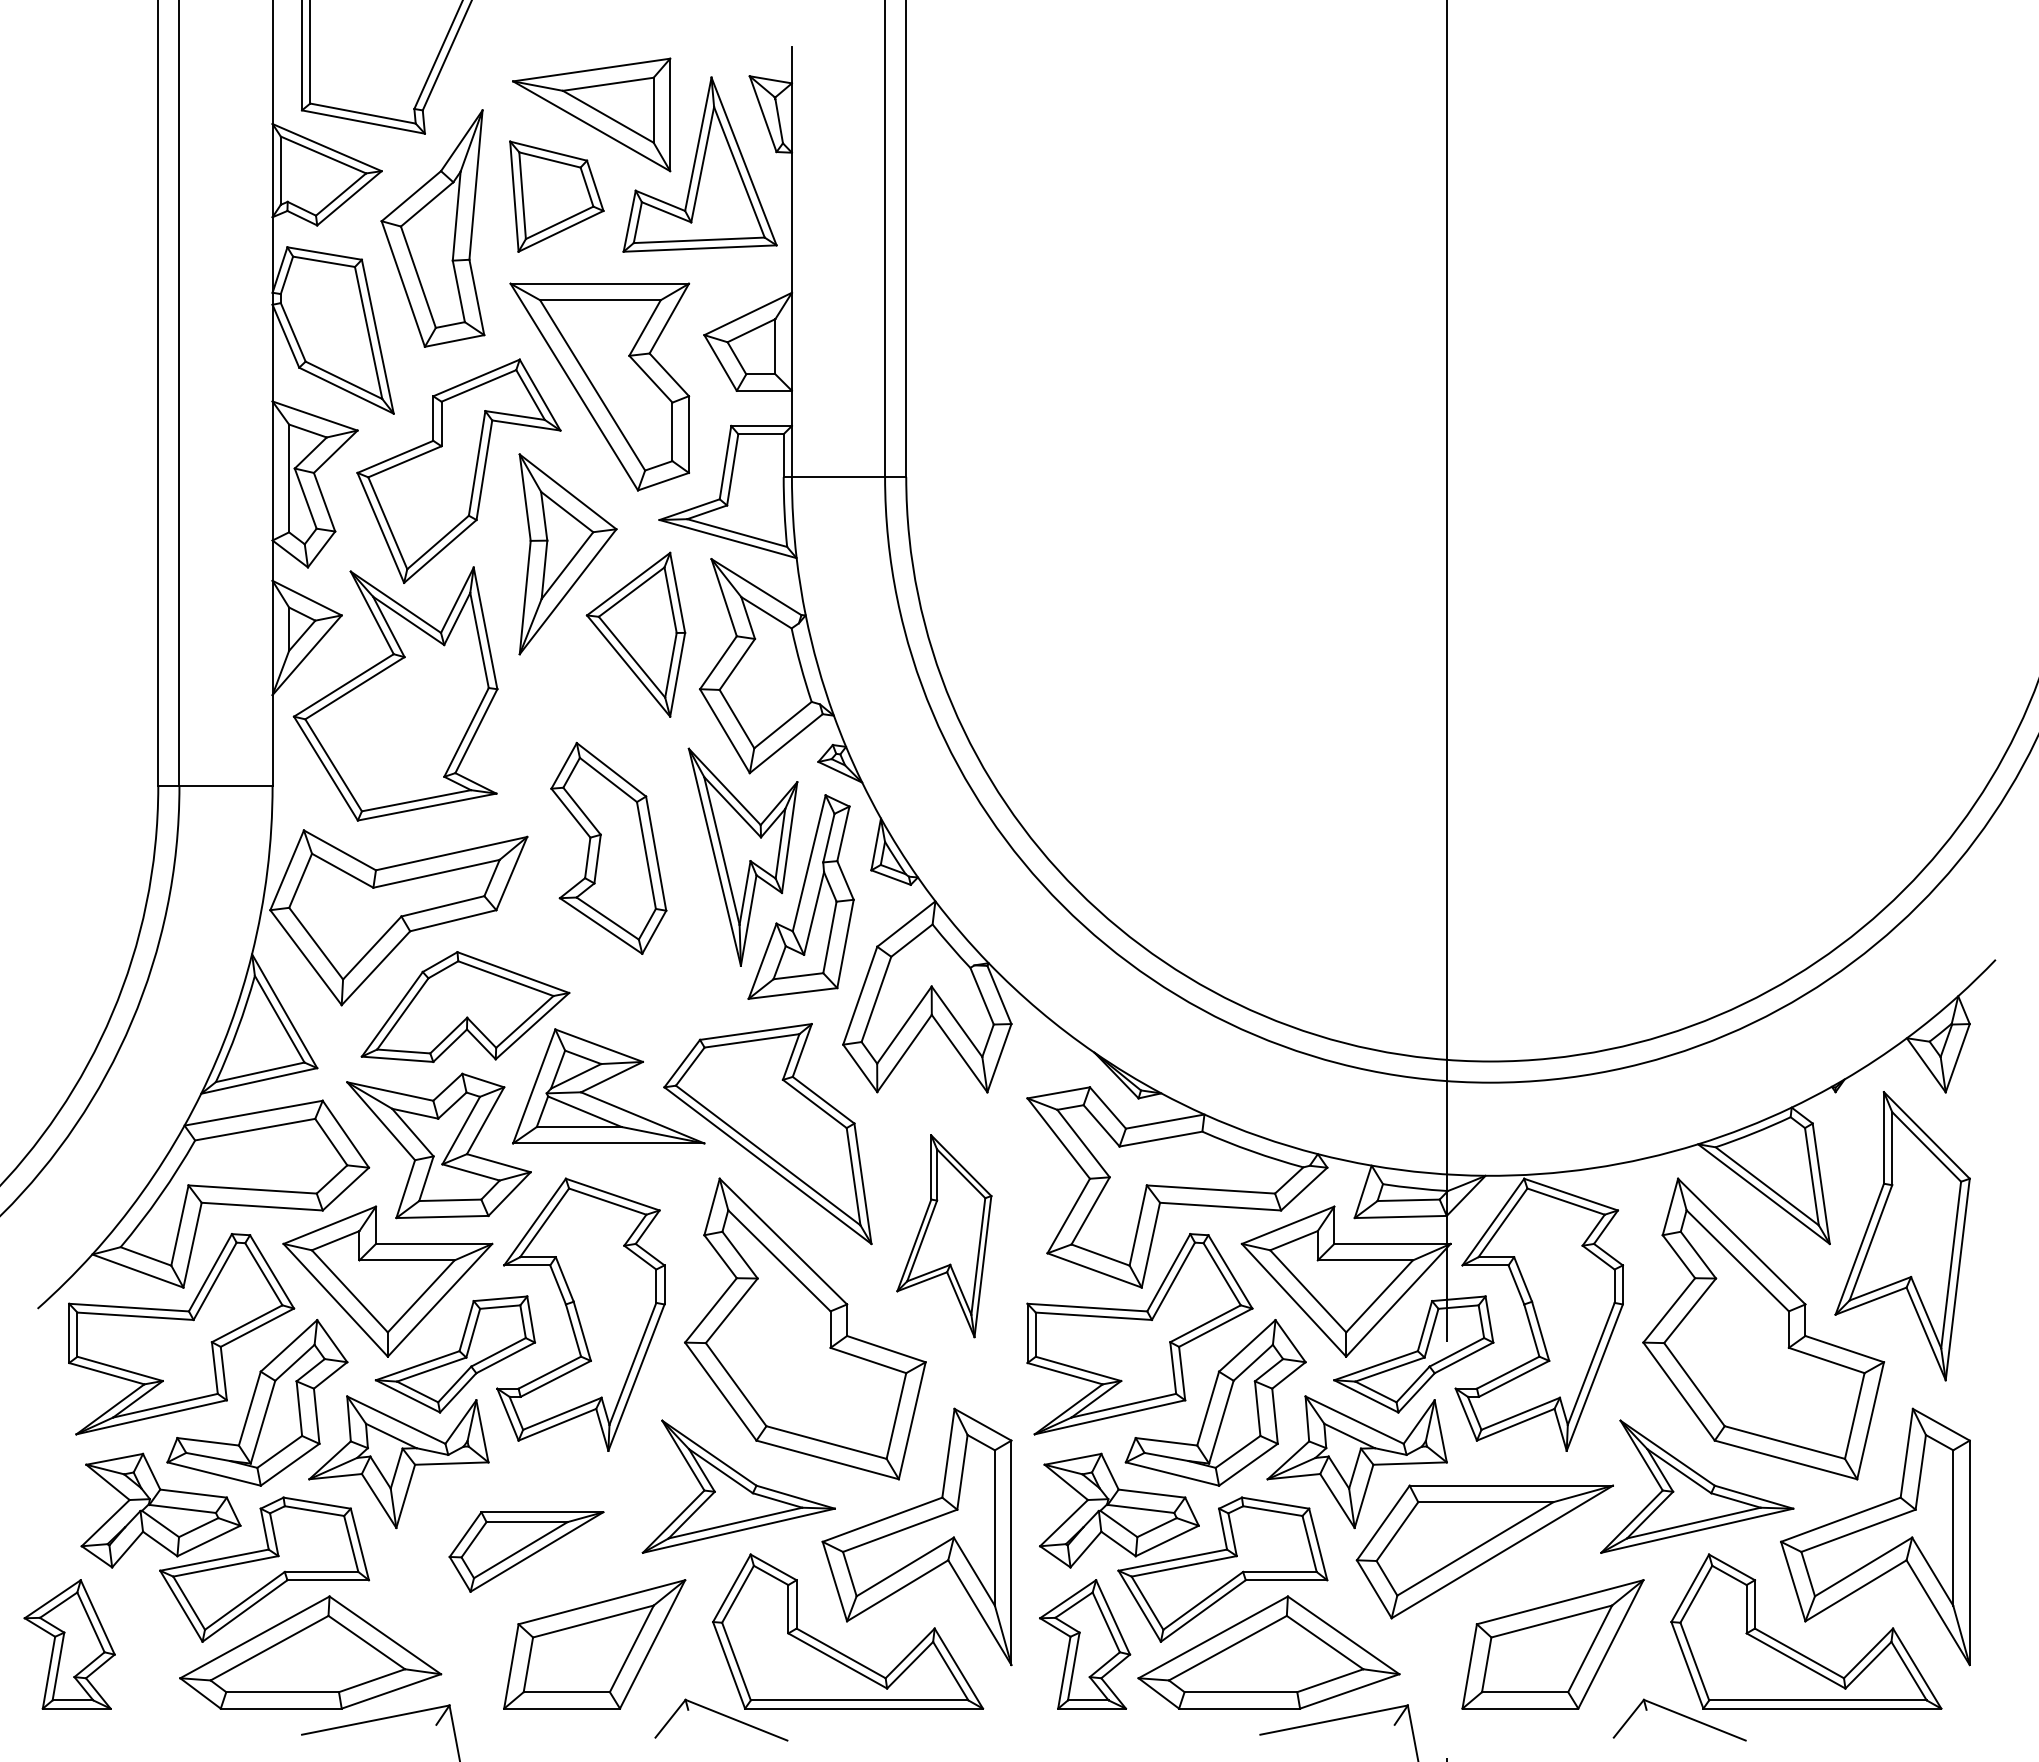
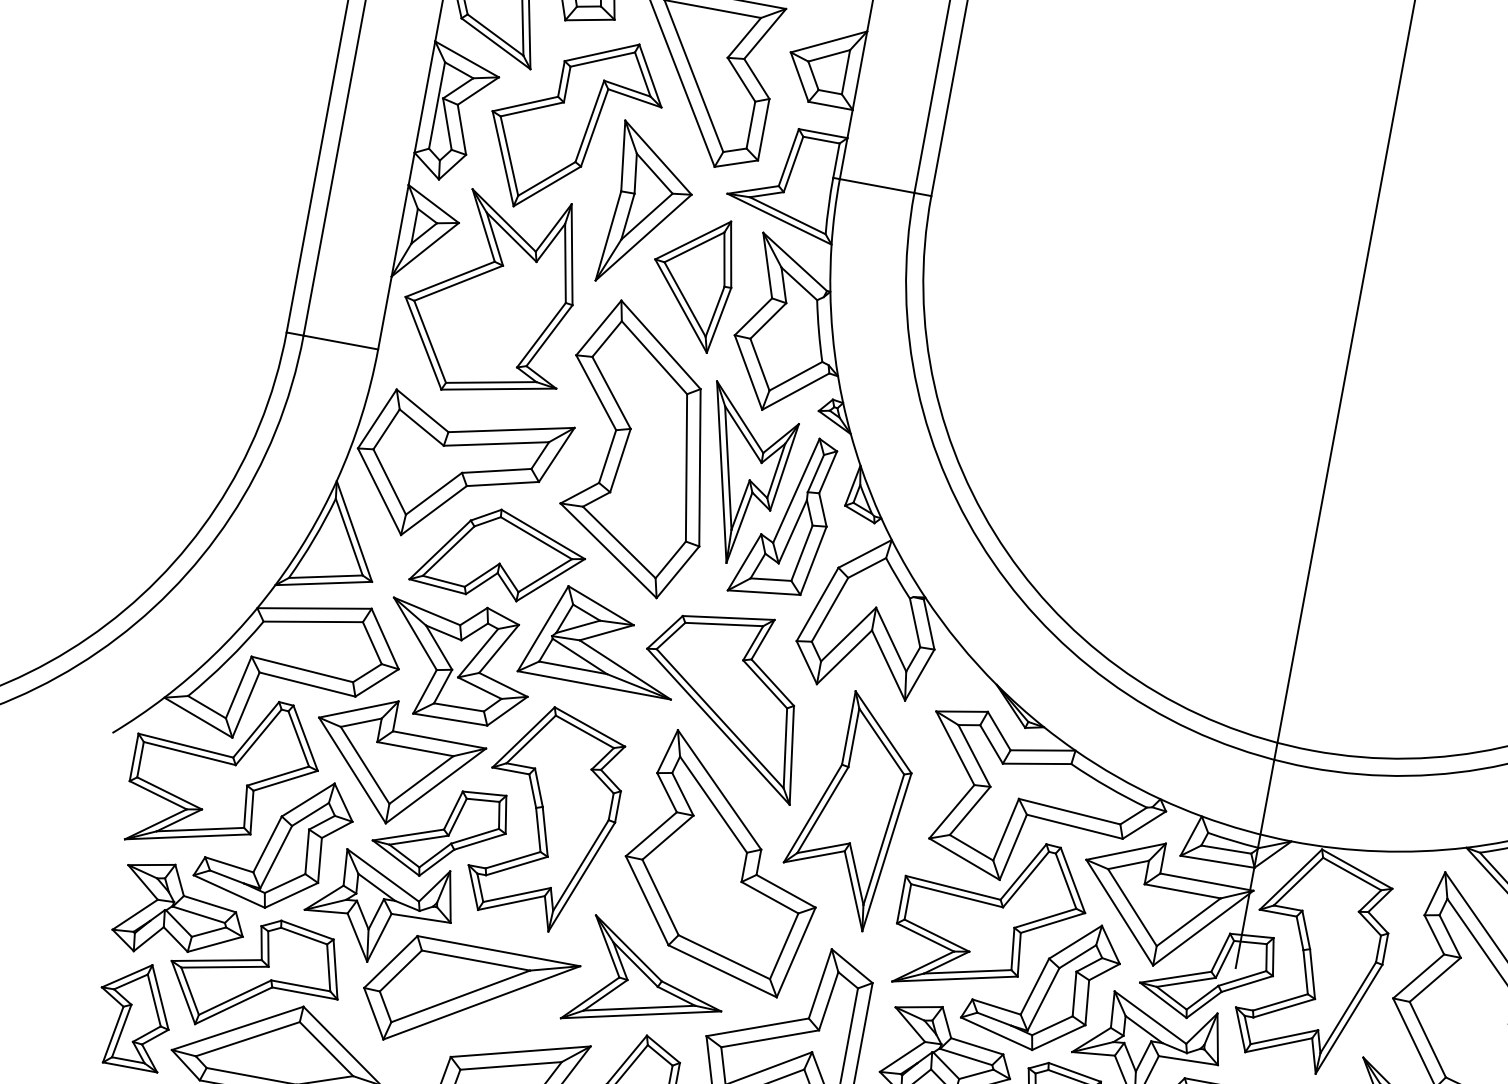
part: (608, 848) -> (637, 449), size x1.67
part: (944, 1236) -> (849, 809), size x1.43
part: (526, 1551) -> (467, 999), size x1.67
part: (69, 1644) -> (133, 1015), moved

